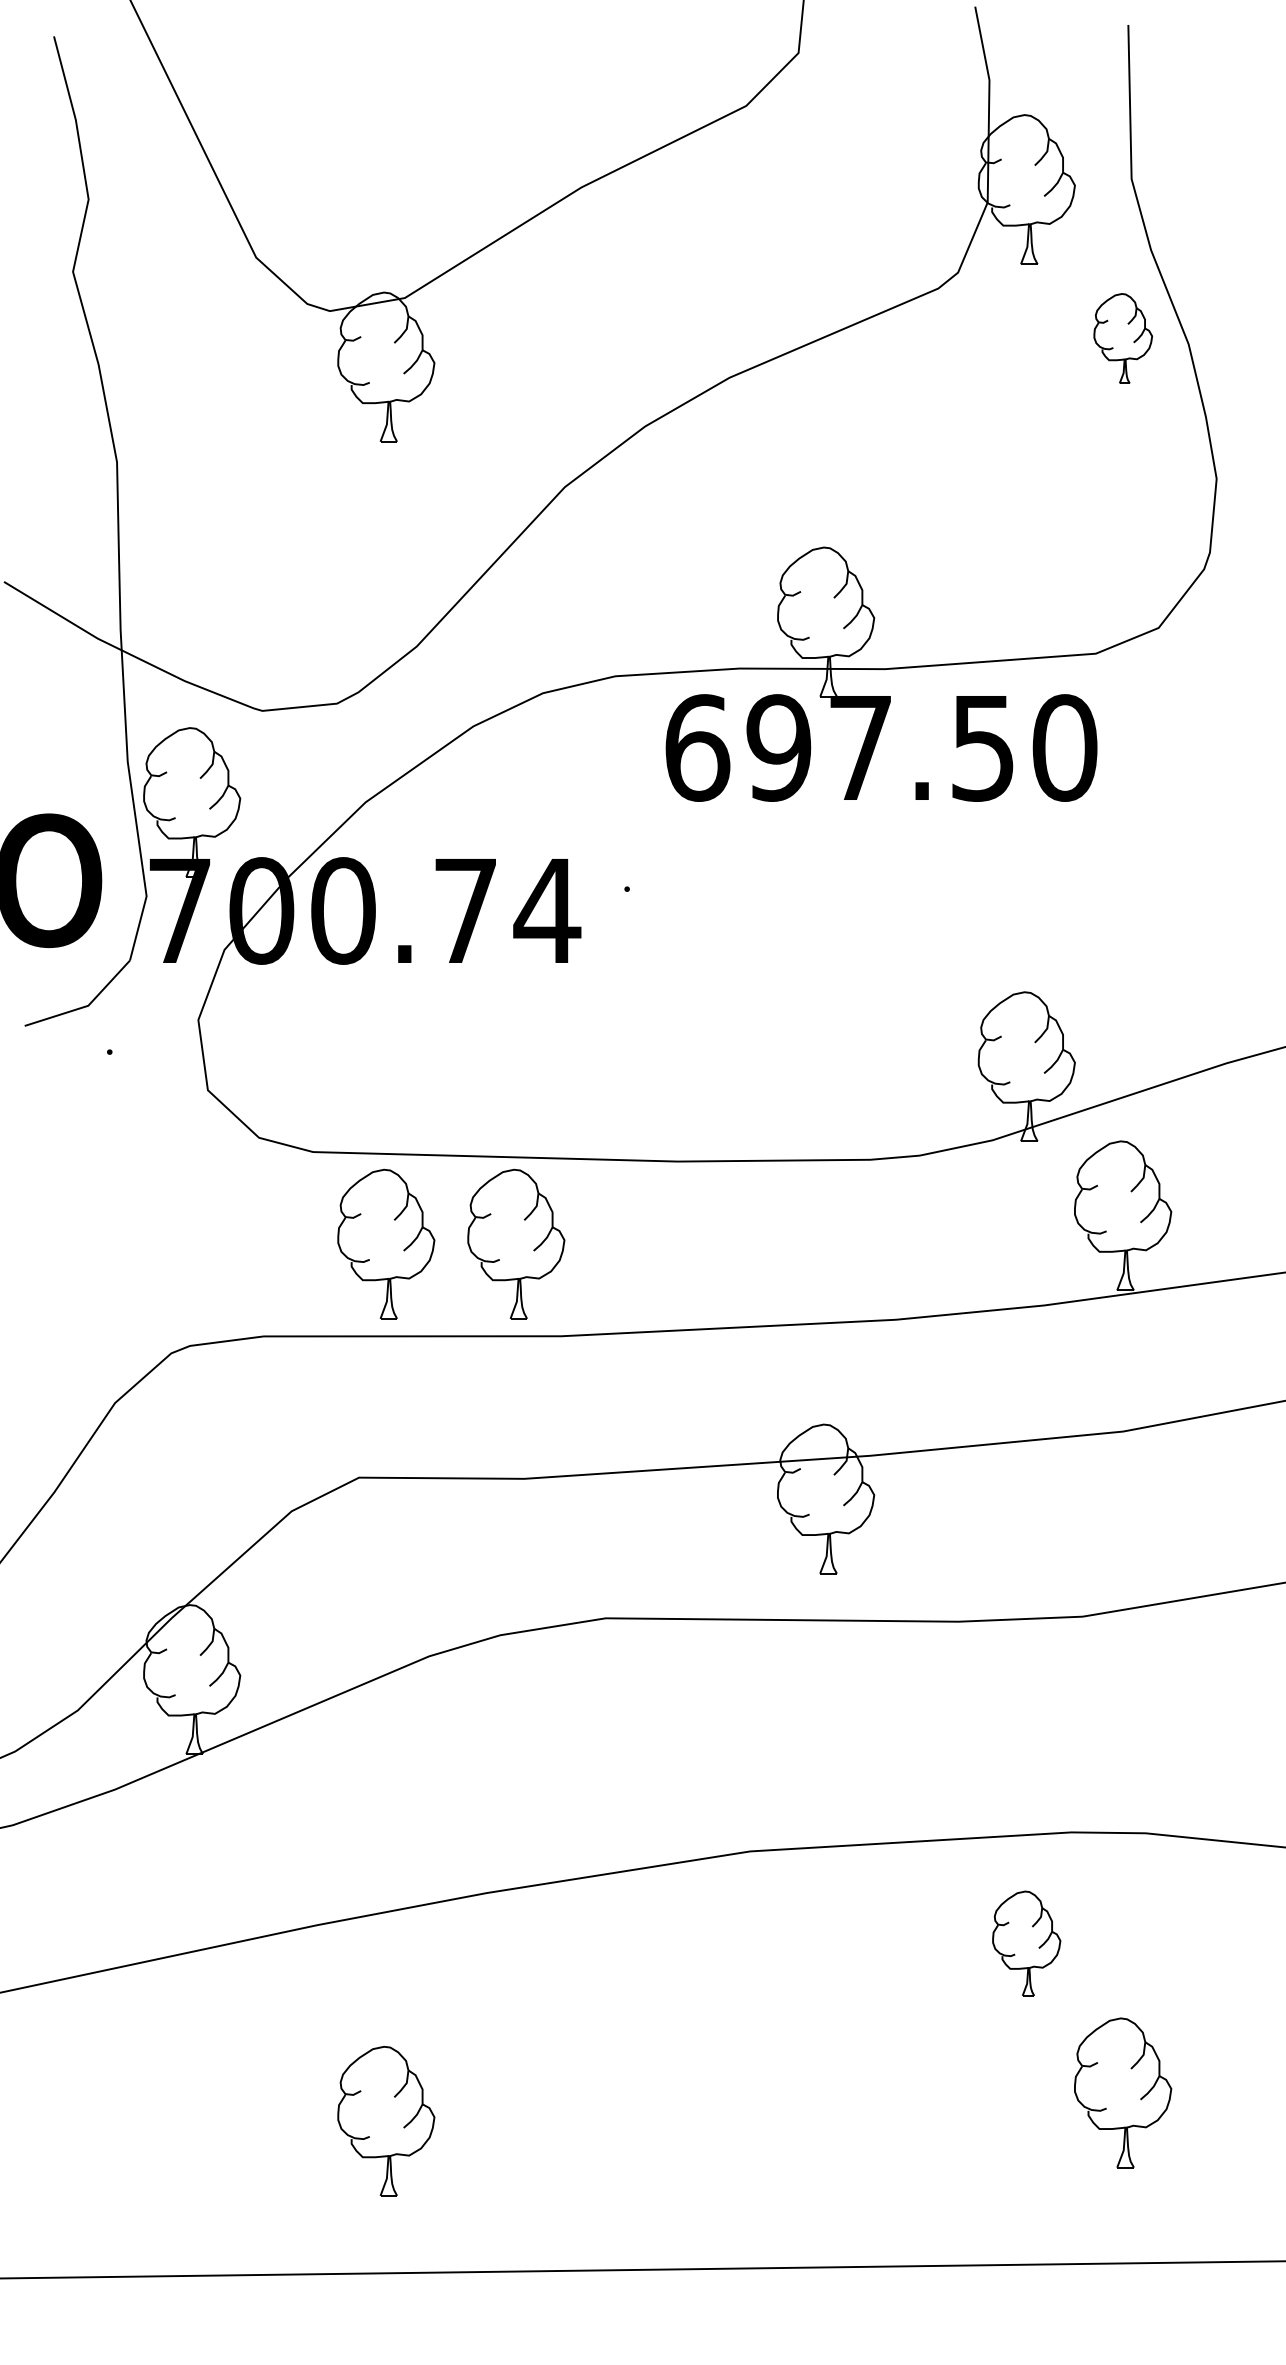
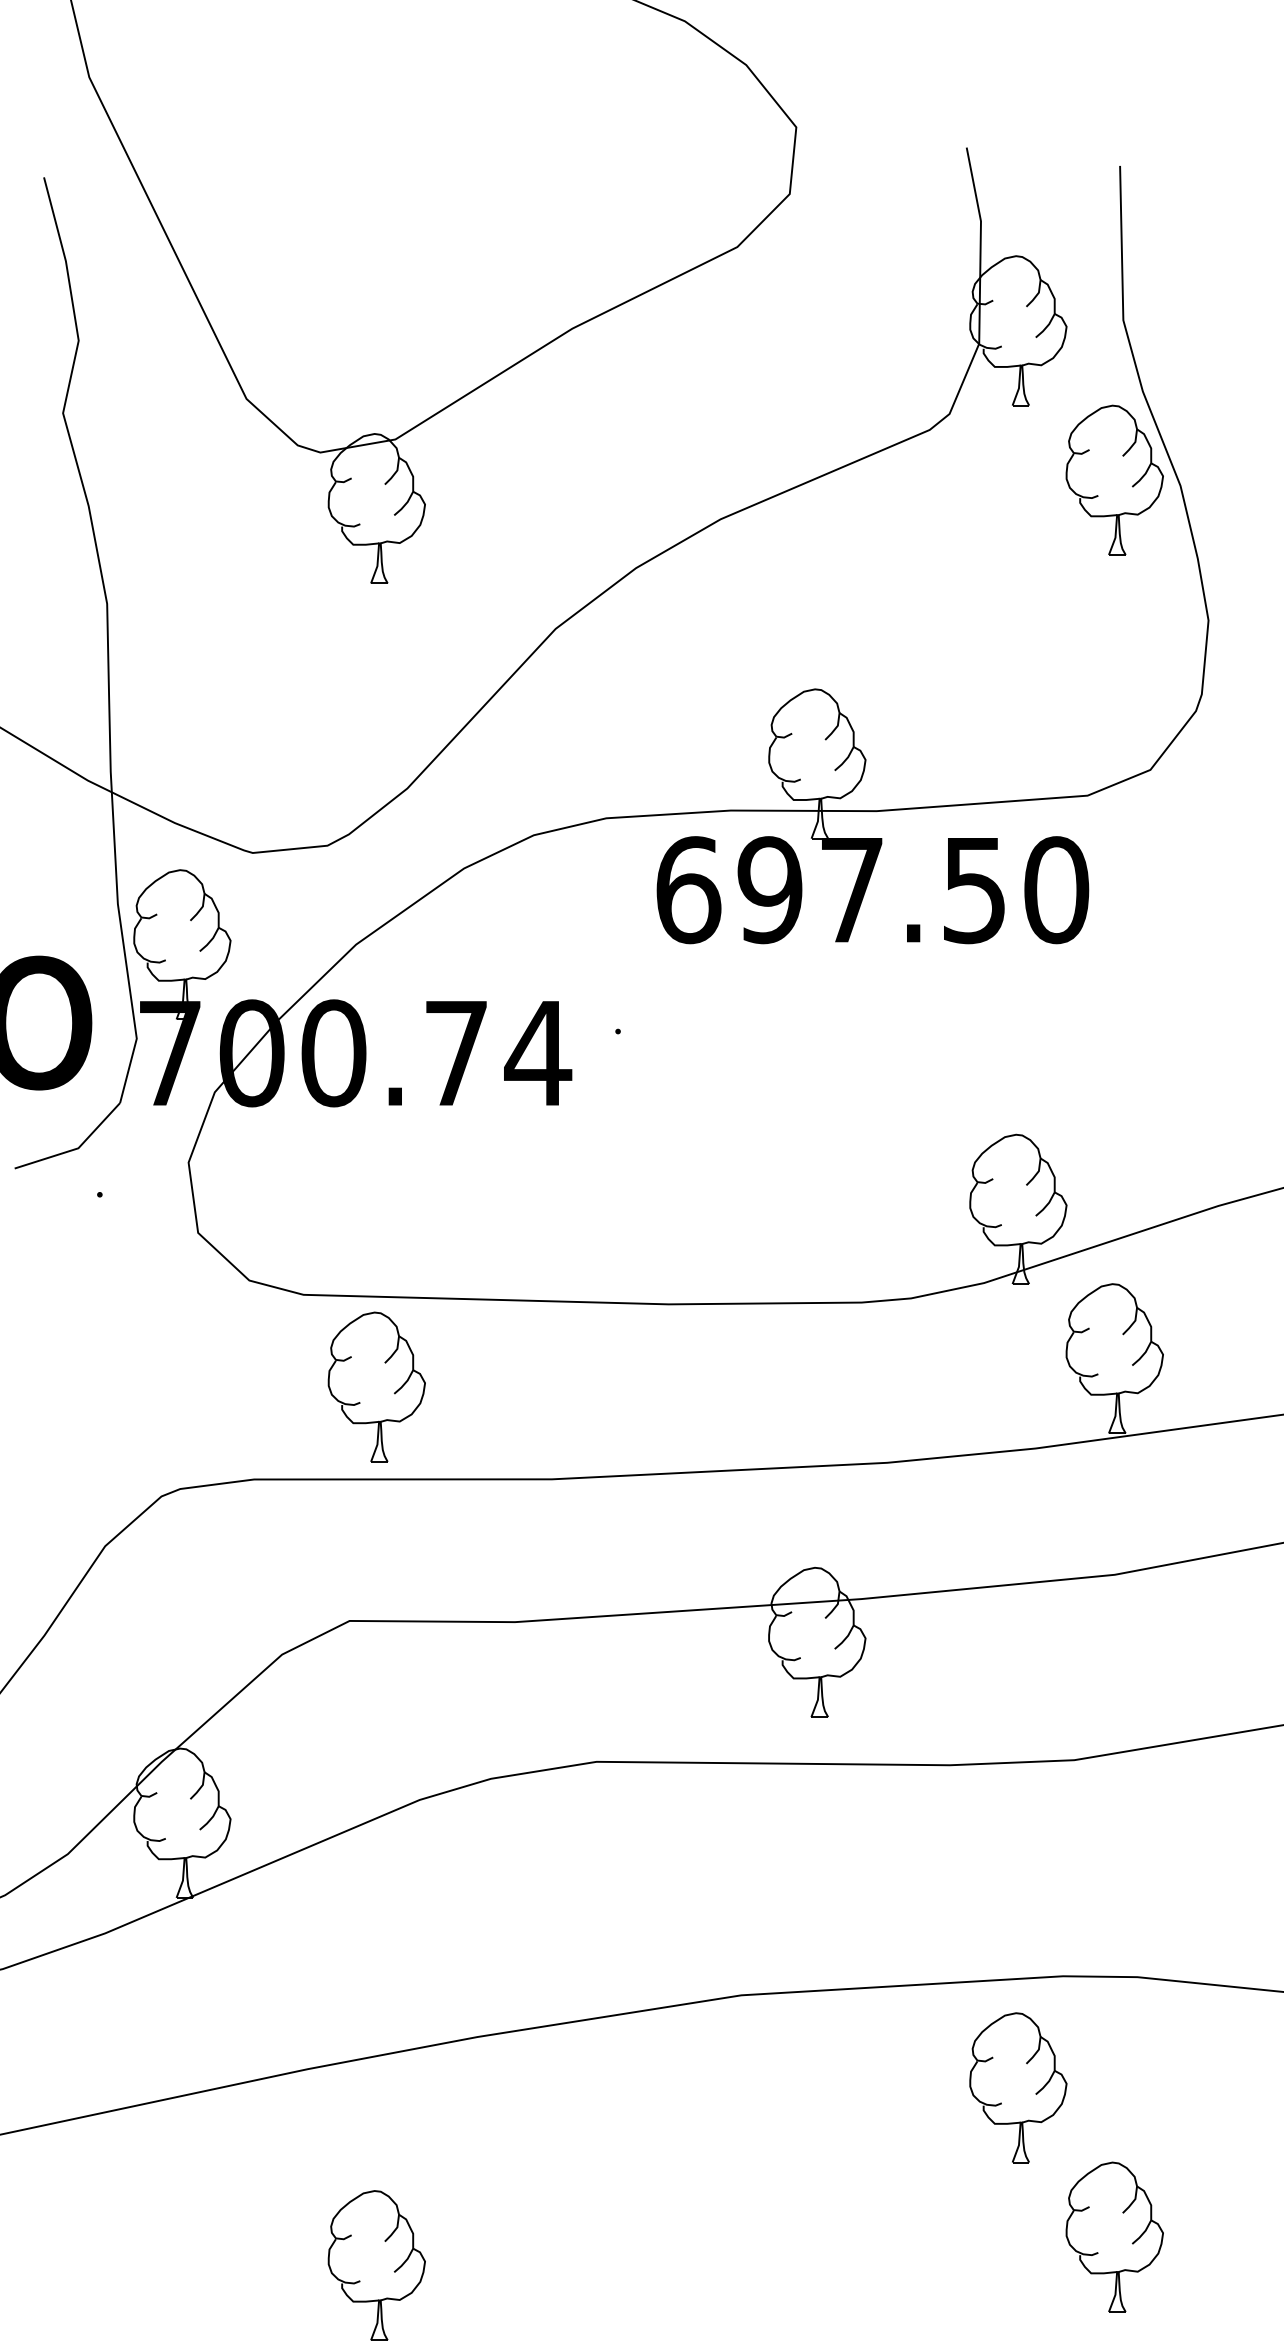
part: (1123, 338) -> (1115, 479), size x1.67
part: (516, 1243) -> (507, 1386), removed
part: (1026, 1943) -> (1018, 2087), size x1.43

